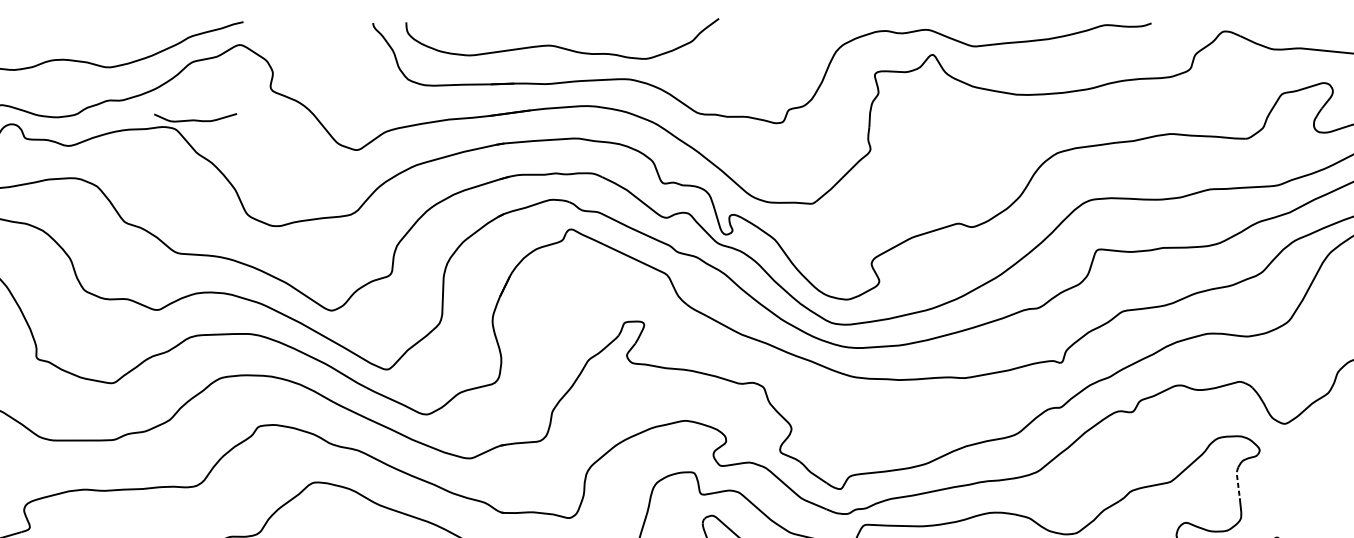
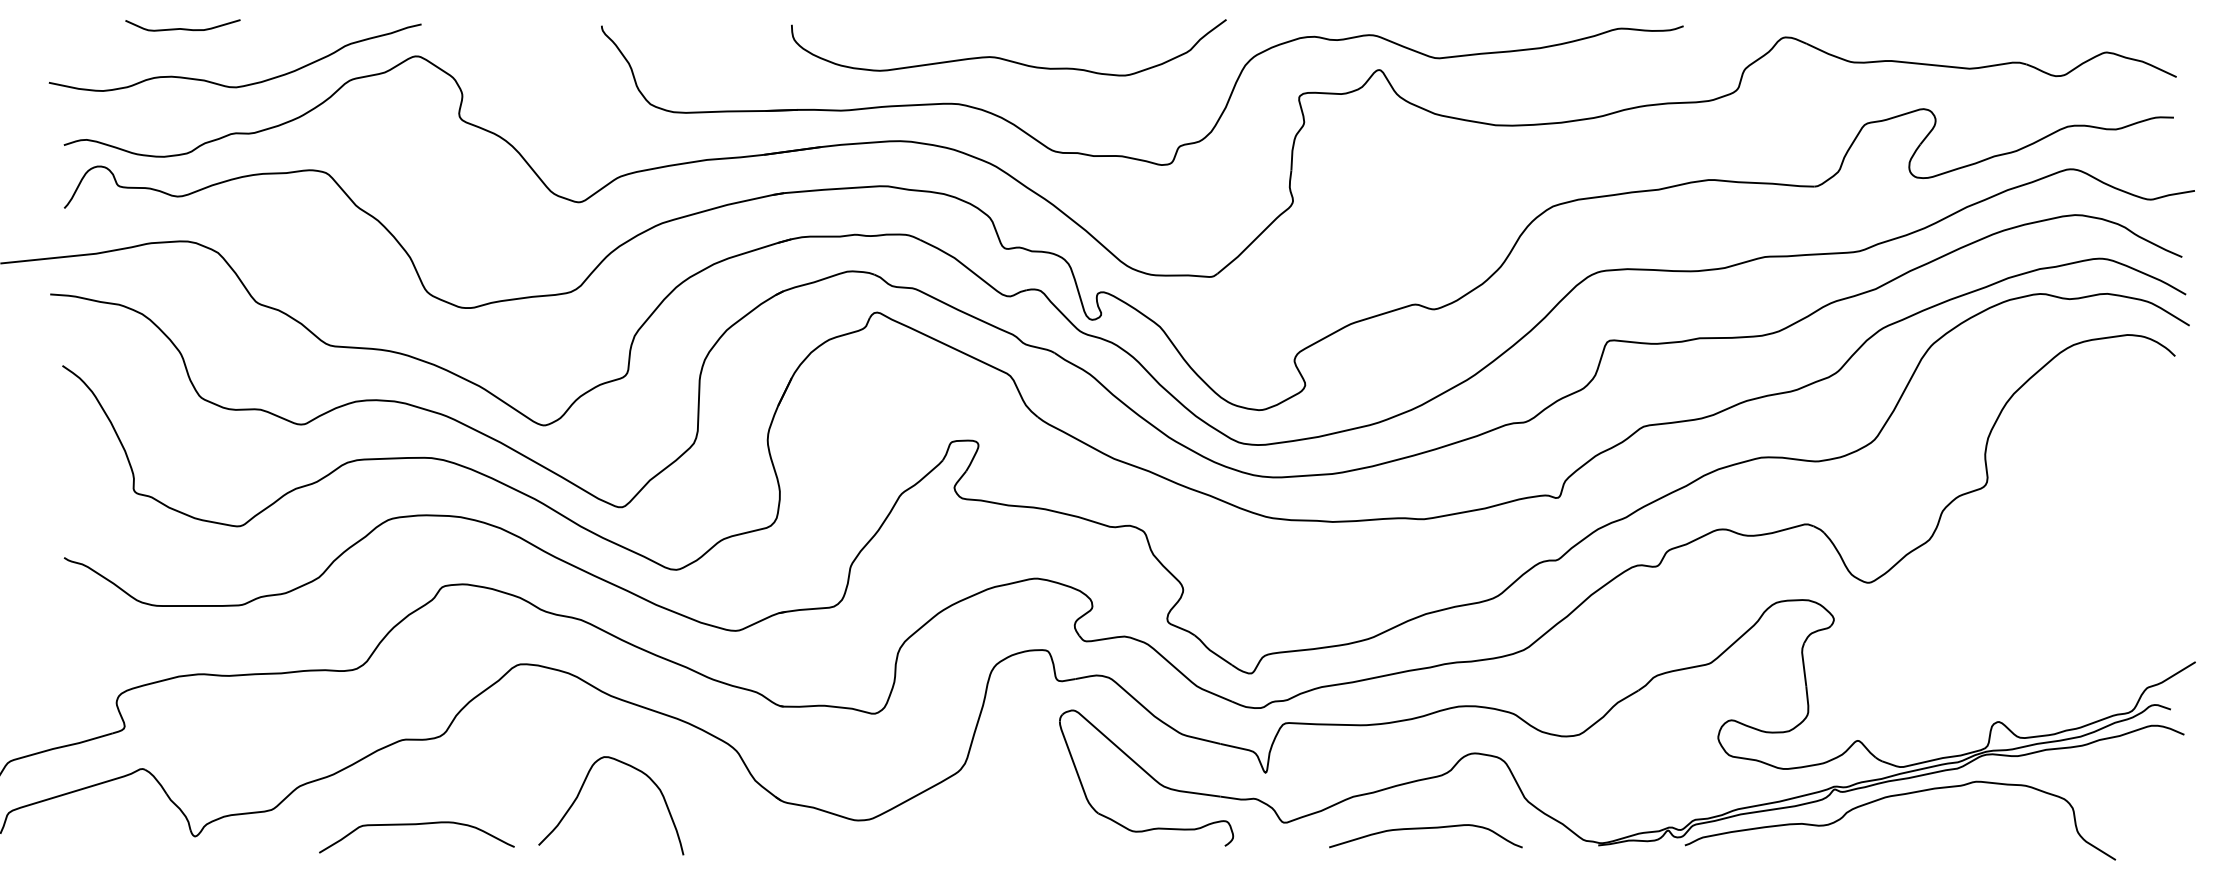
curve: (560, 46) -> (1005, 58), moved
curve: (195, 120) -> (182, 28), moved
line: (1237, 481) -> (1803, 663), dashed -> solid

